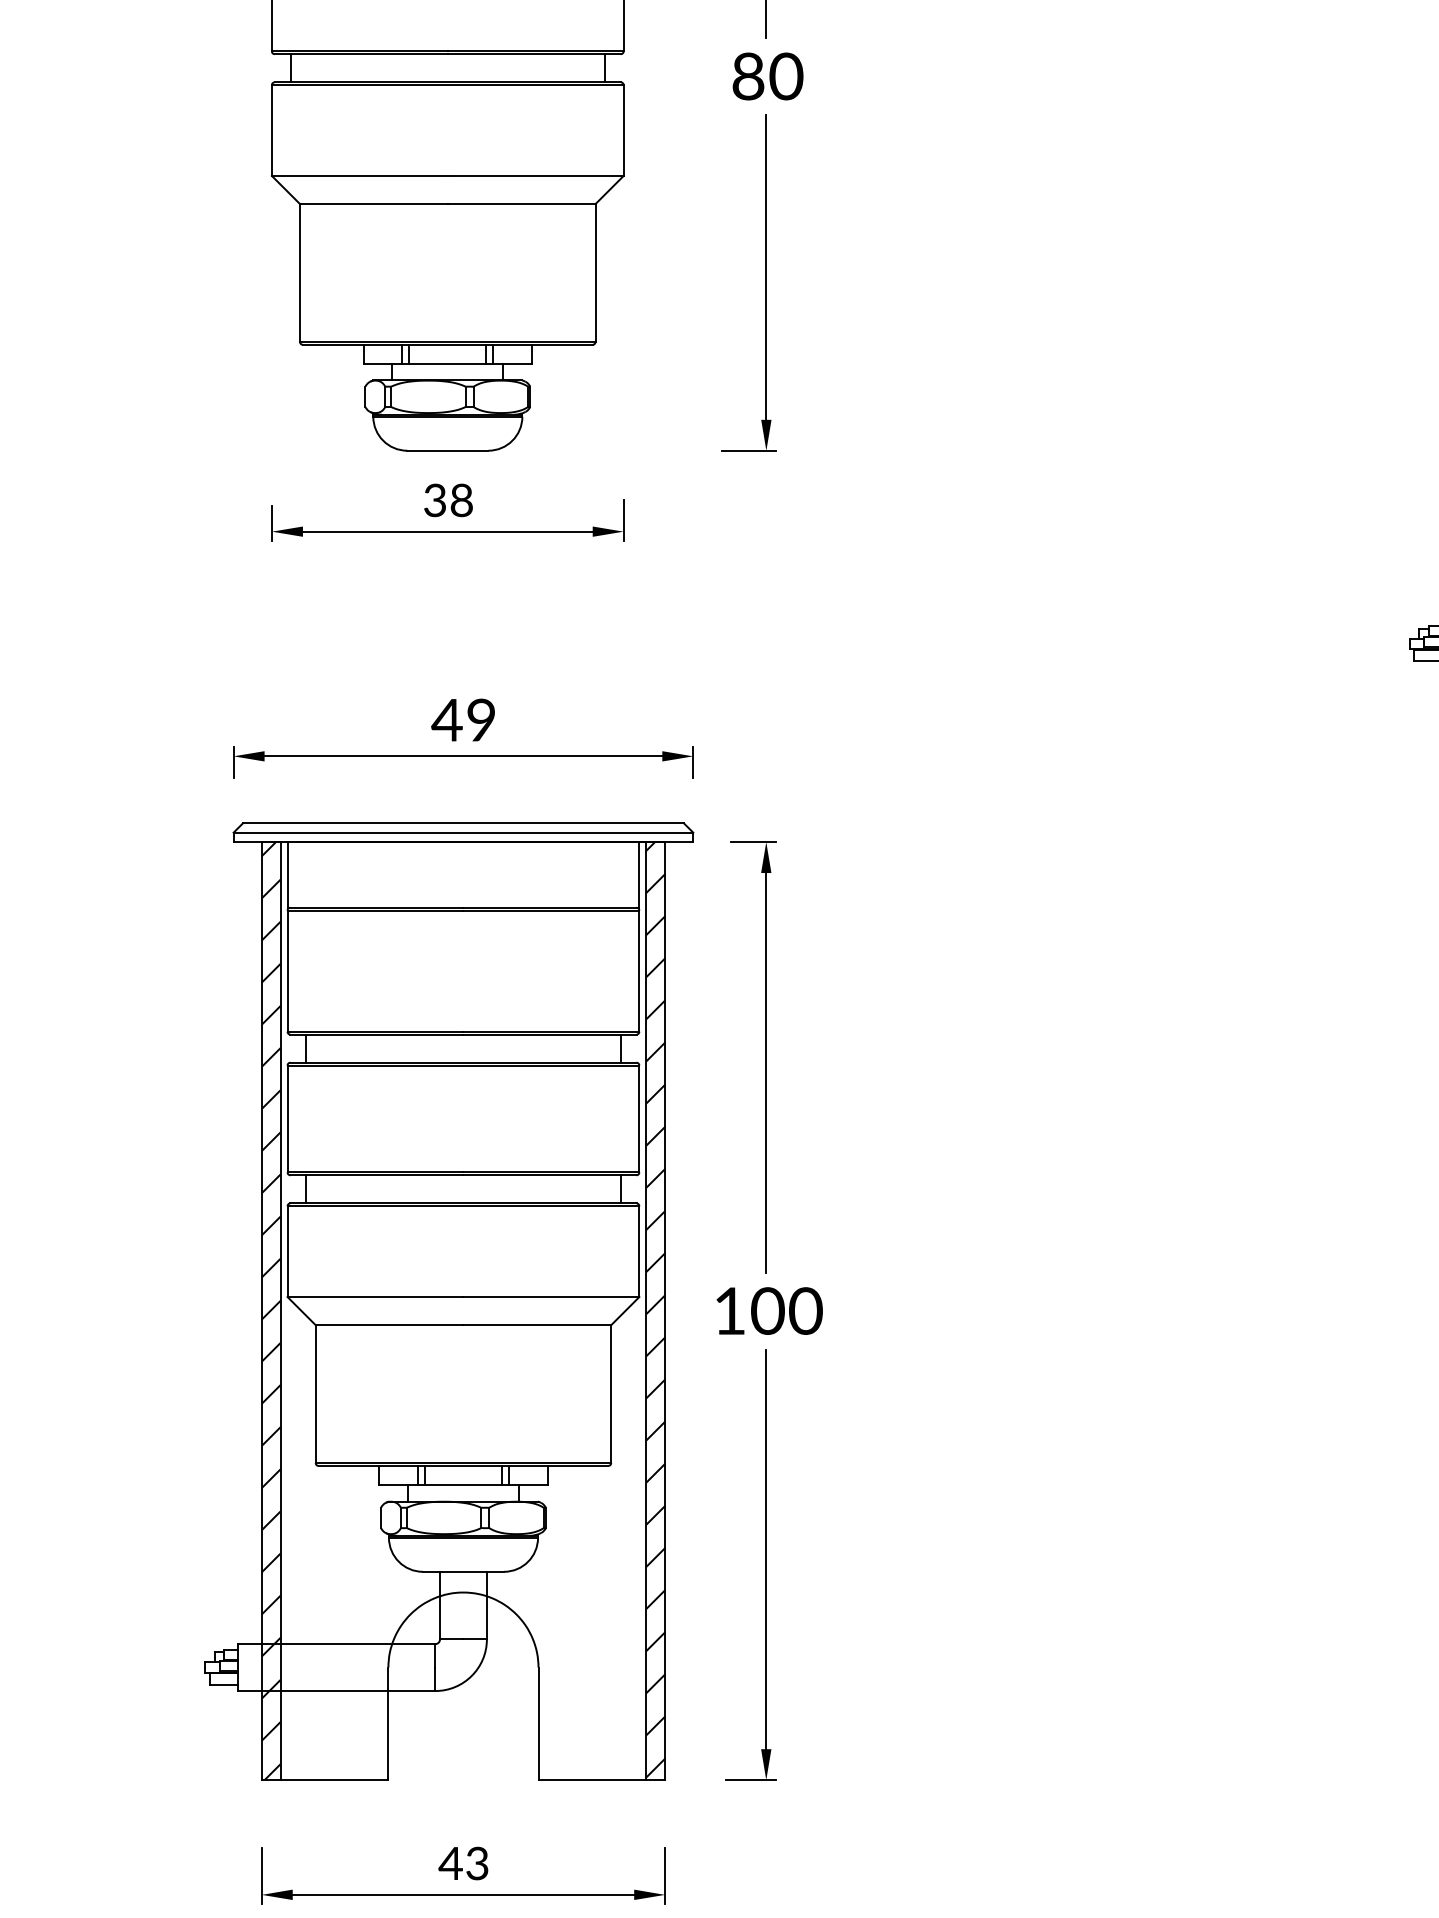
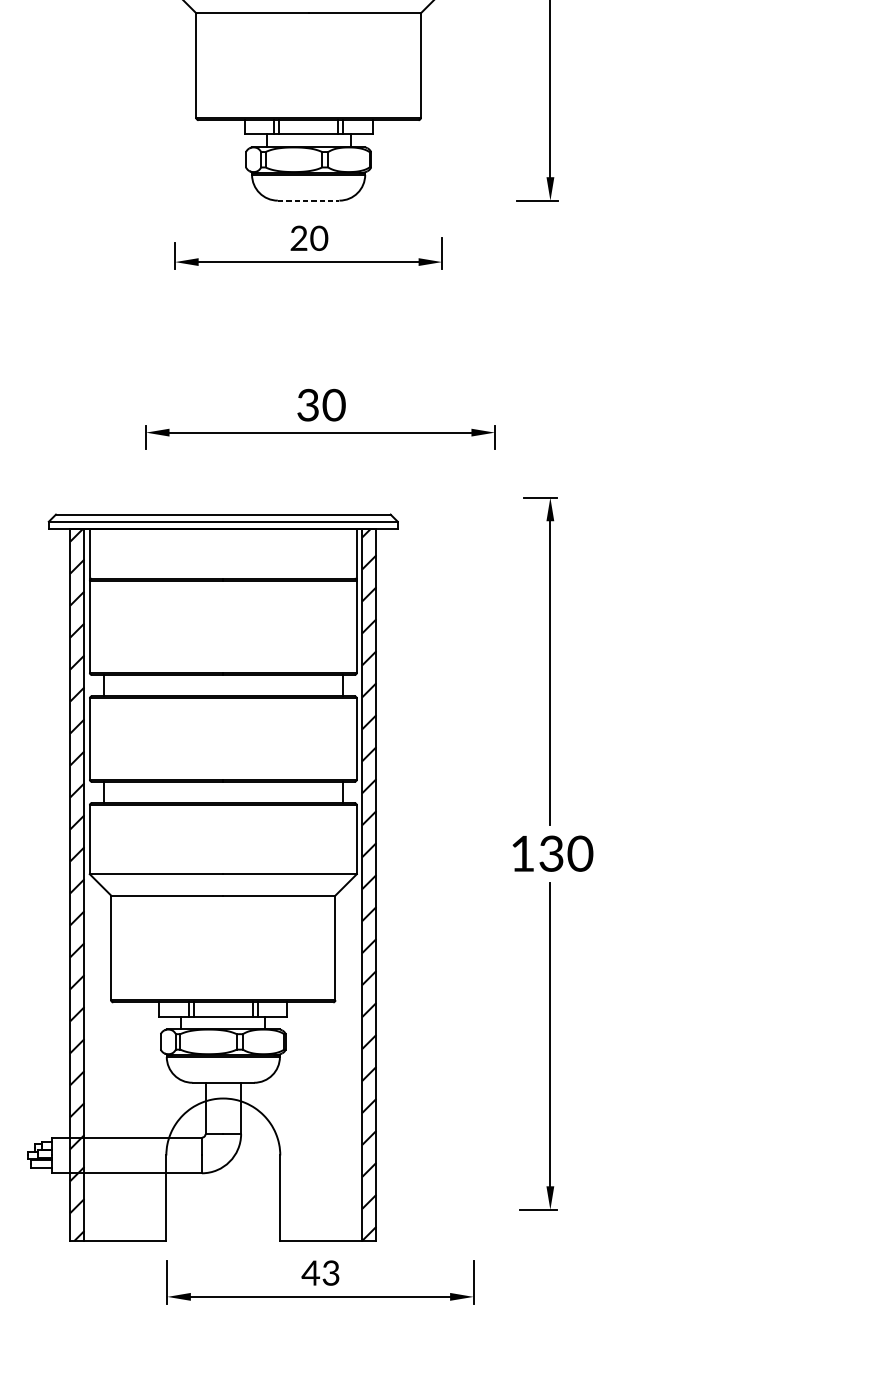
line: (447, 450) -> (308, 200), solid -> dashed
text: (448, 501) -> (309, 239), 38 -> 20
text: (463, 719) -> (320, 404), 49 -> 30
part: (449, 1301) -> (212, 877), moved
text: (767, 1310) -> (551, 853), 100 -> 130

